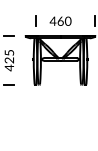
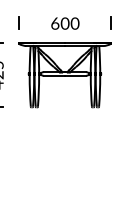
line: (35, 20) -> (18, 22), moved
text: (56, 20) -> (59, 22), 460 -> 600

